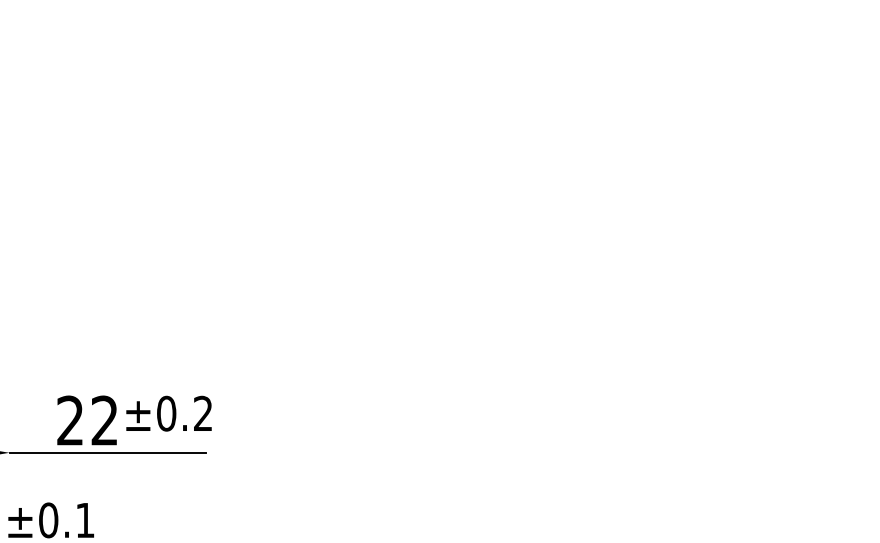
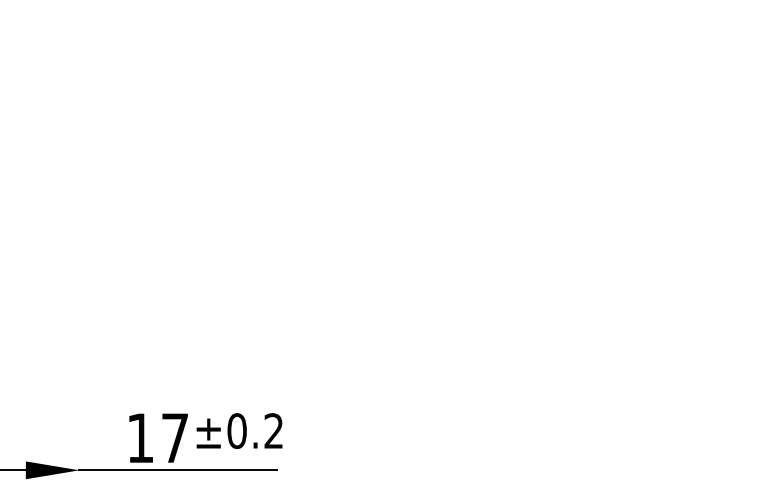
text: (87, 420) -> (157, 437), 22 -> 17

